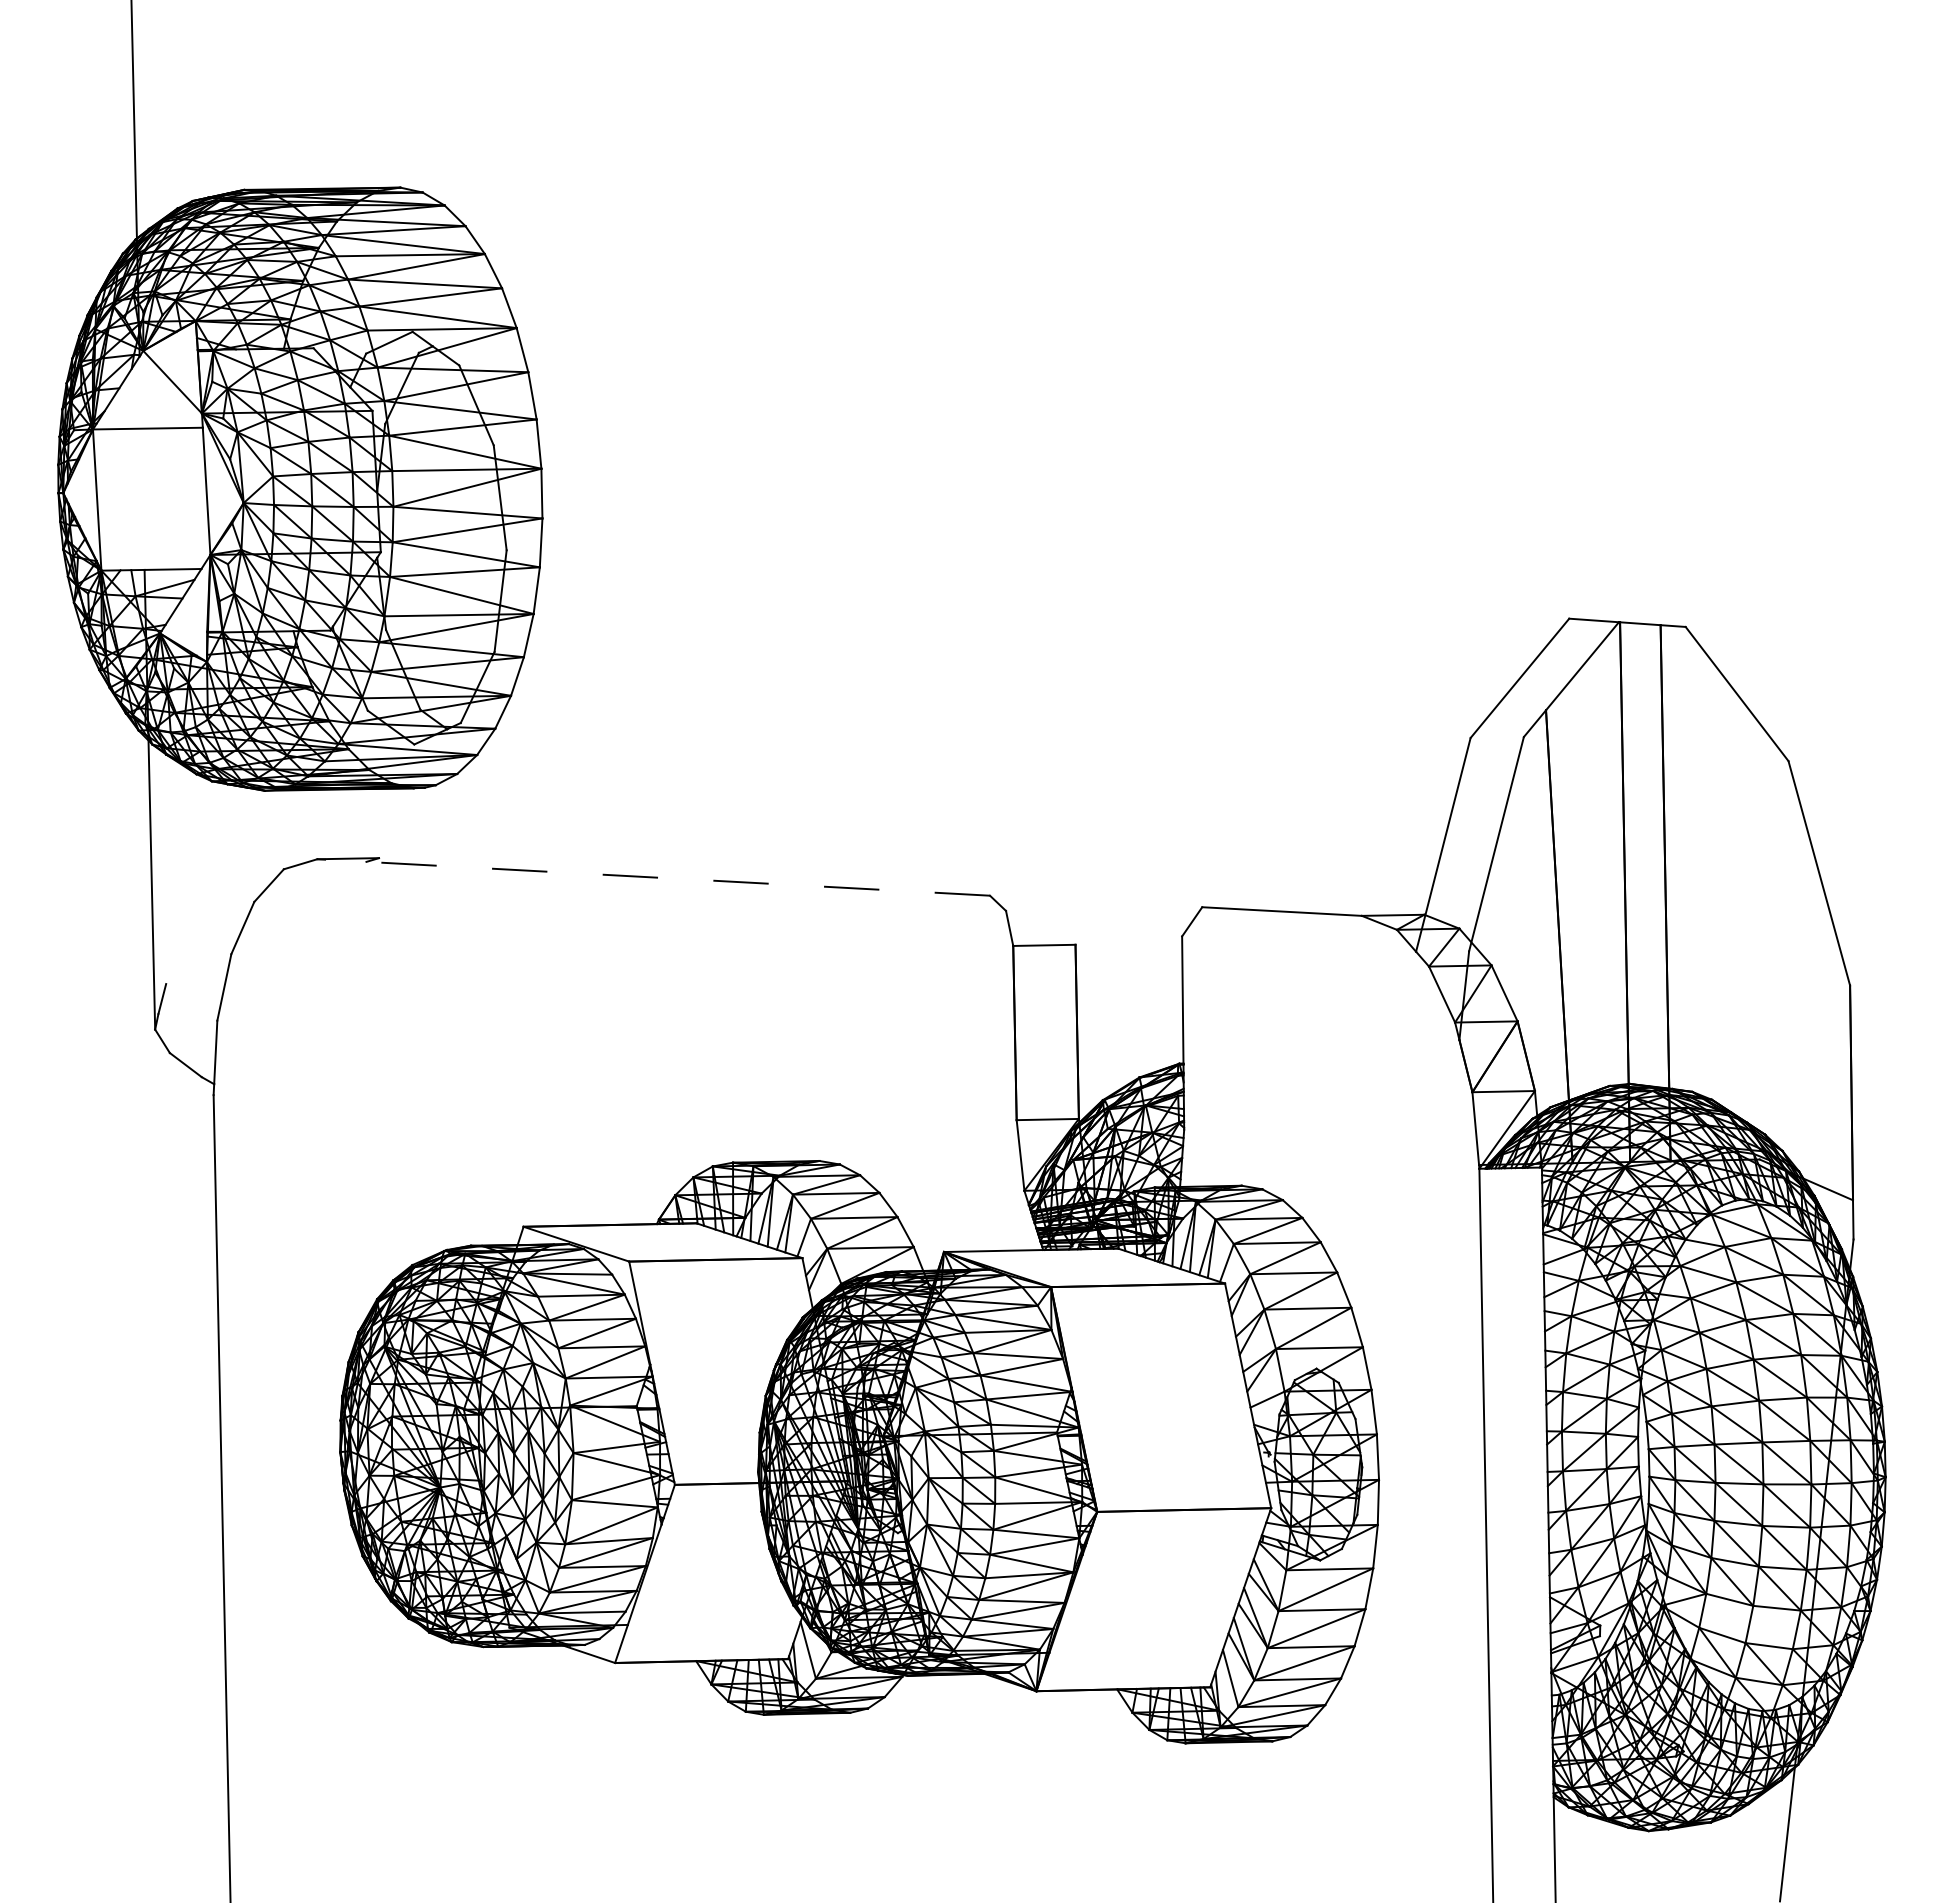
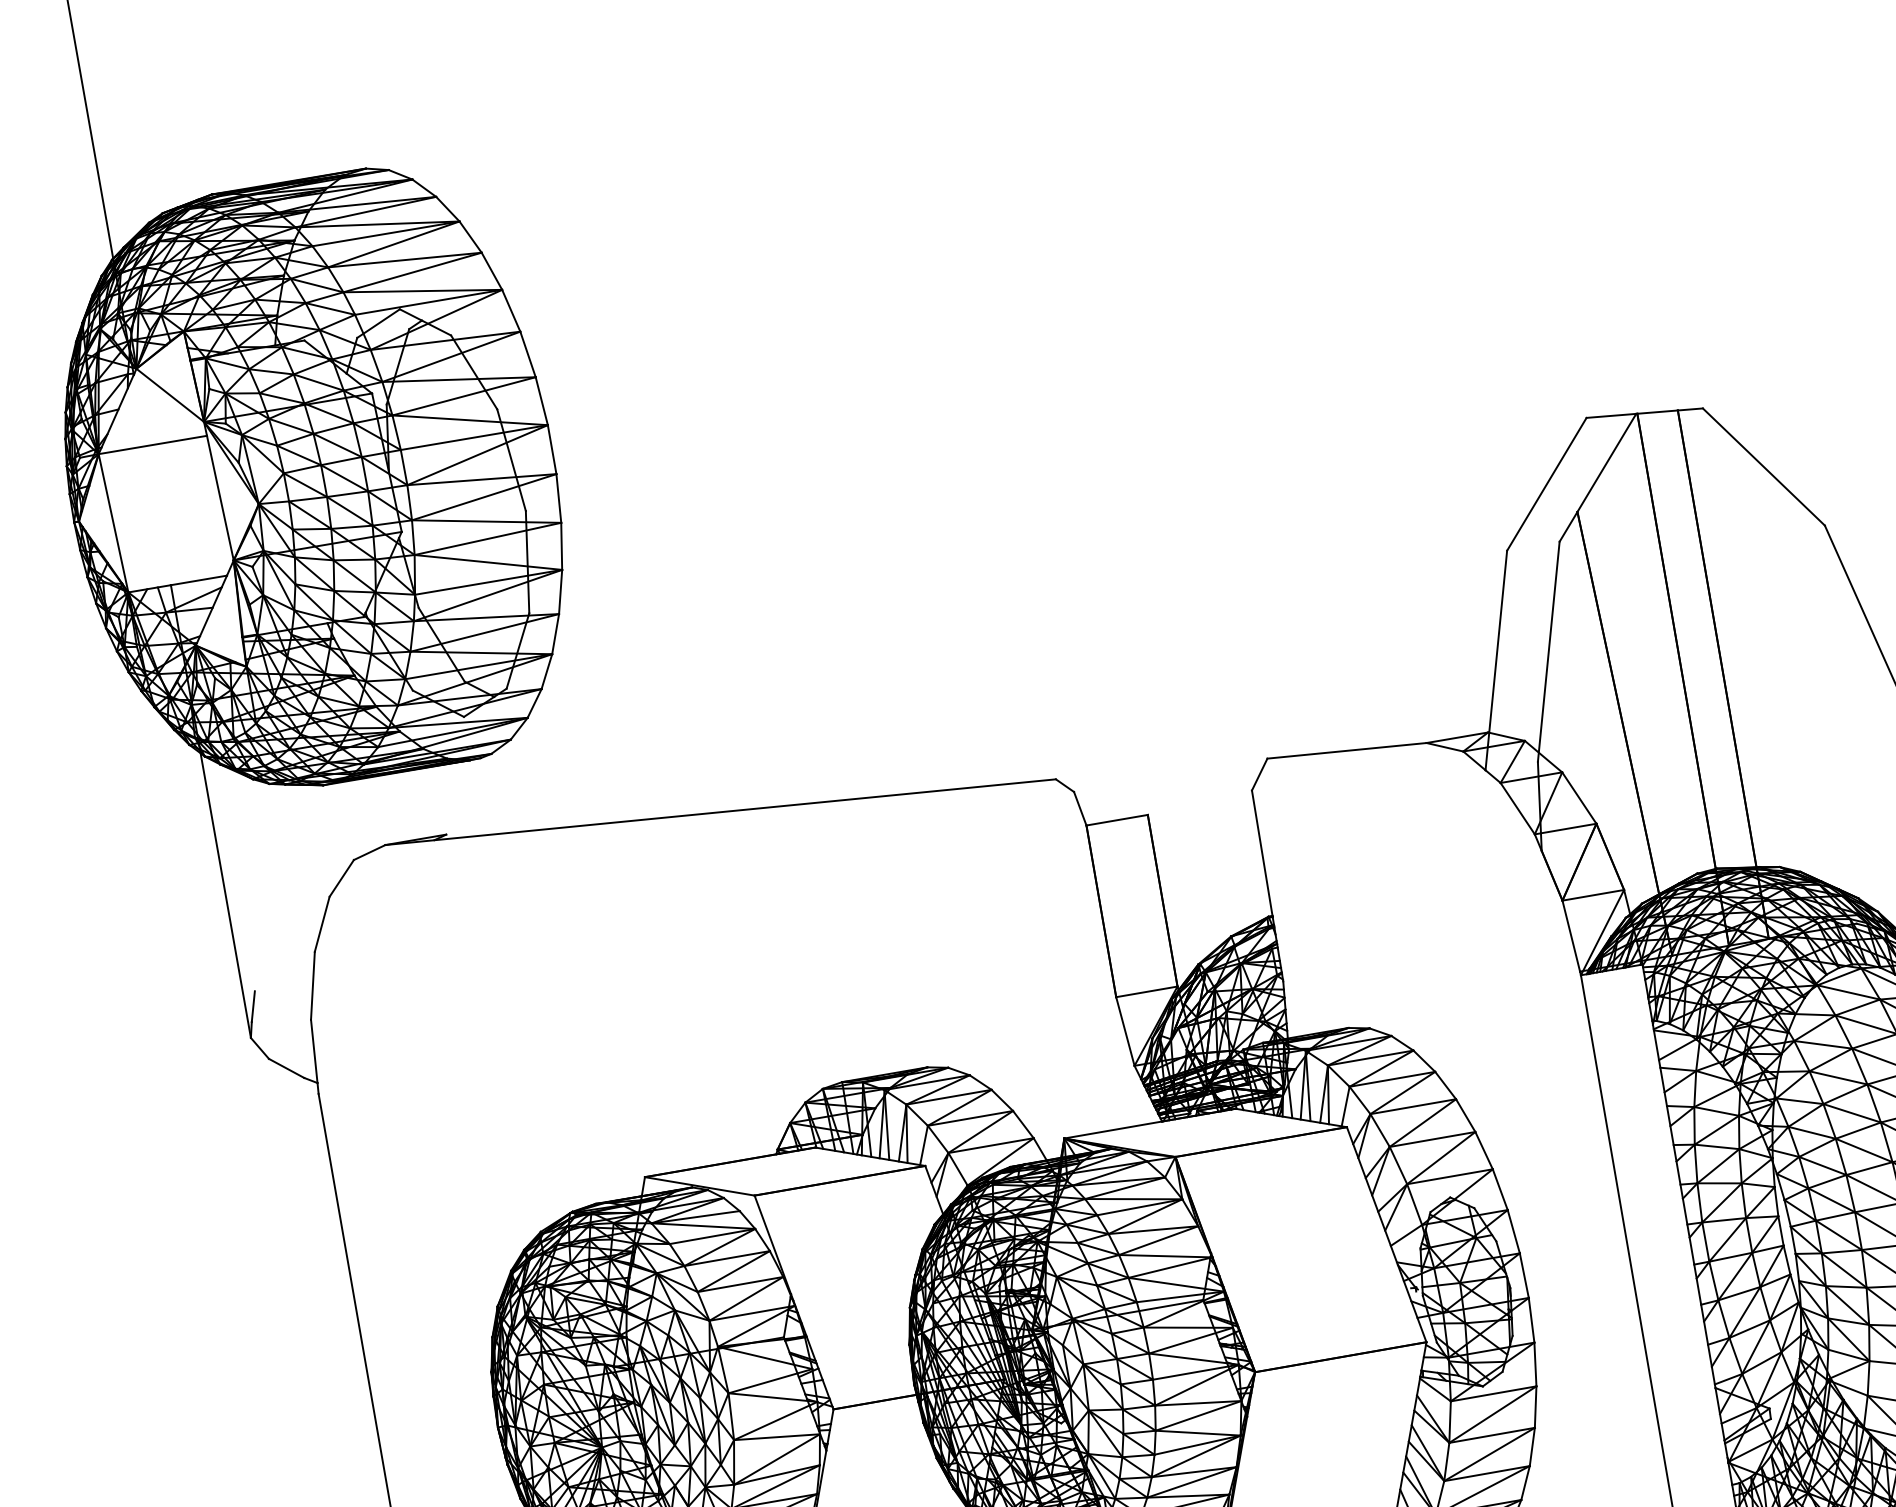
line: (653, 877) -> (720, 812), dashed -> solid

